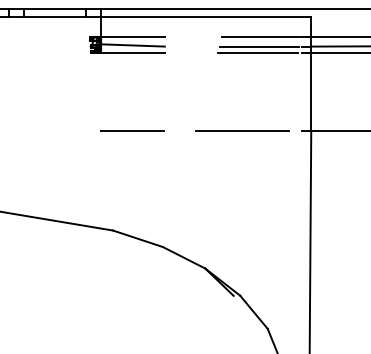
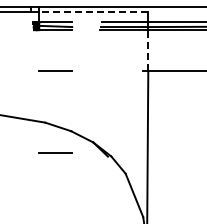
line: (205, 16) -> (93, 11), solid -> dashed
line: (311, 91) -> (148, 50), solid -> dashed
line: (242, 130) -> (112, 70), removed
line: (132, 287) -> (55, 152), added

